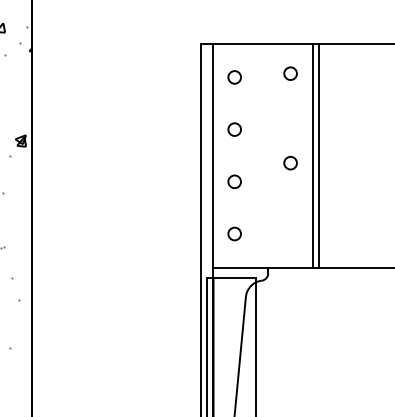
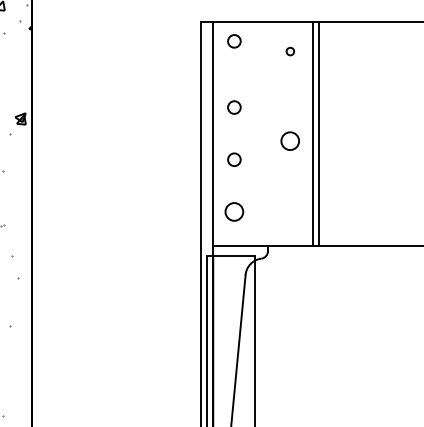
circle: (290, 73) -> (290, 51), size x0.6
circle: (234, 77) -> (234, 41), moved
circle: (290, 162) -> (290, 140), size x1.4
circle: (234, 233) -> (234, 211), size x1.4

